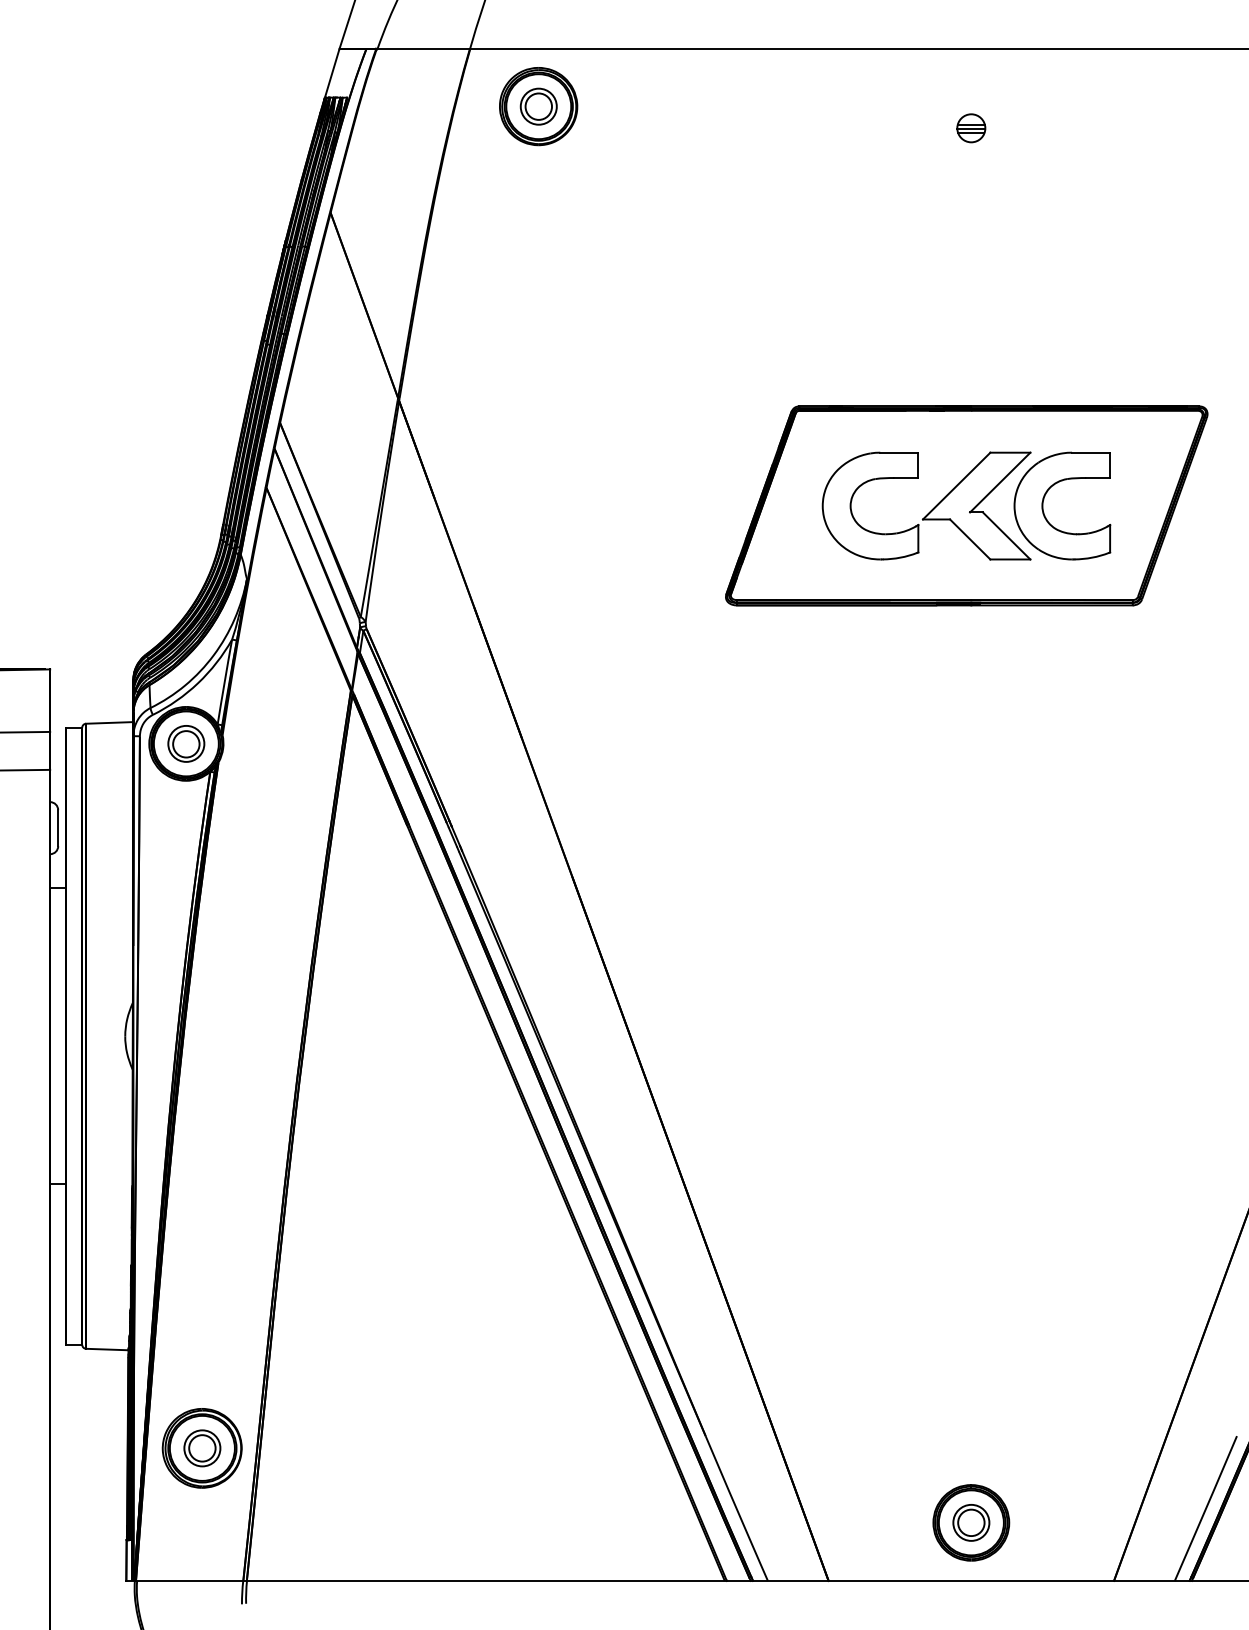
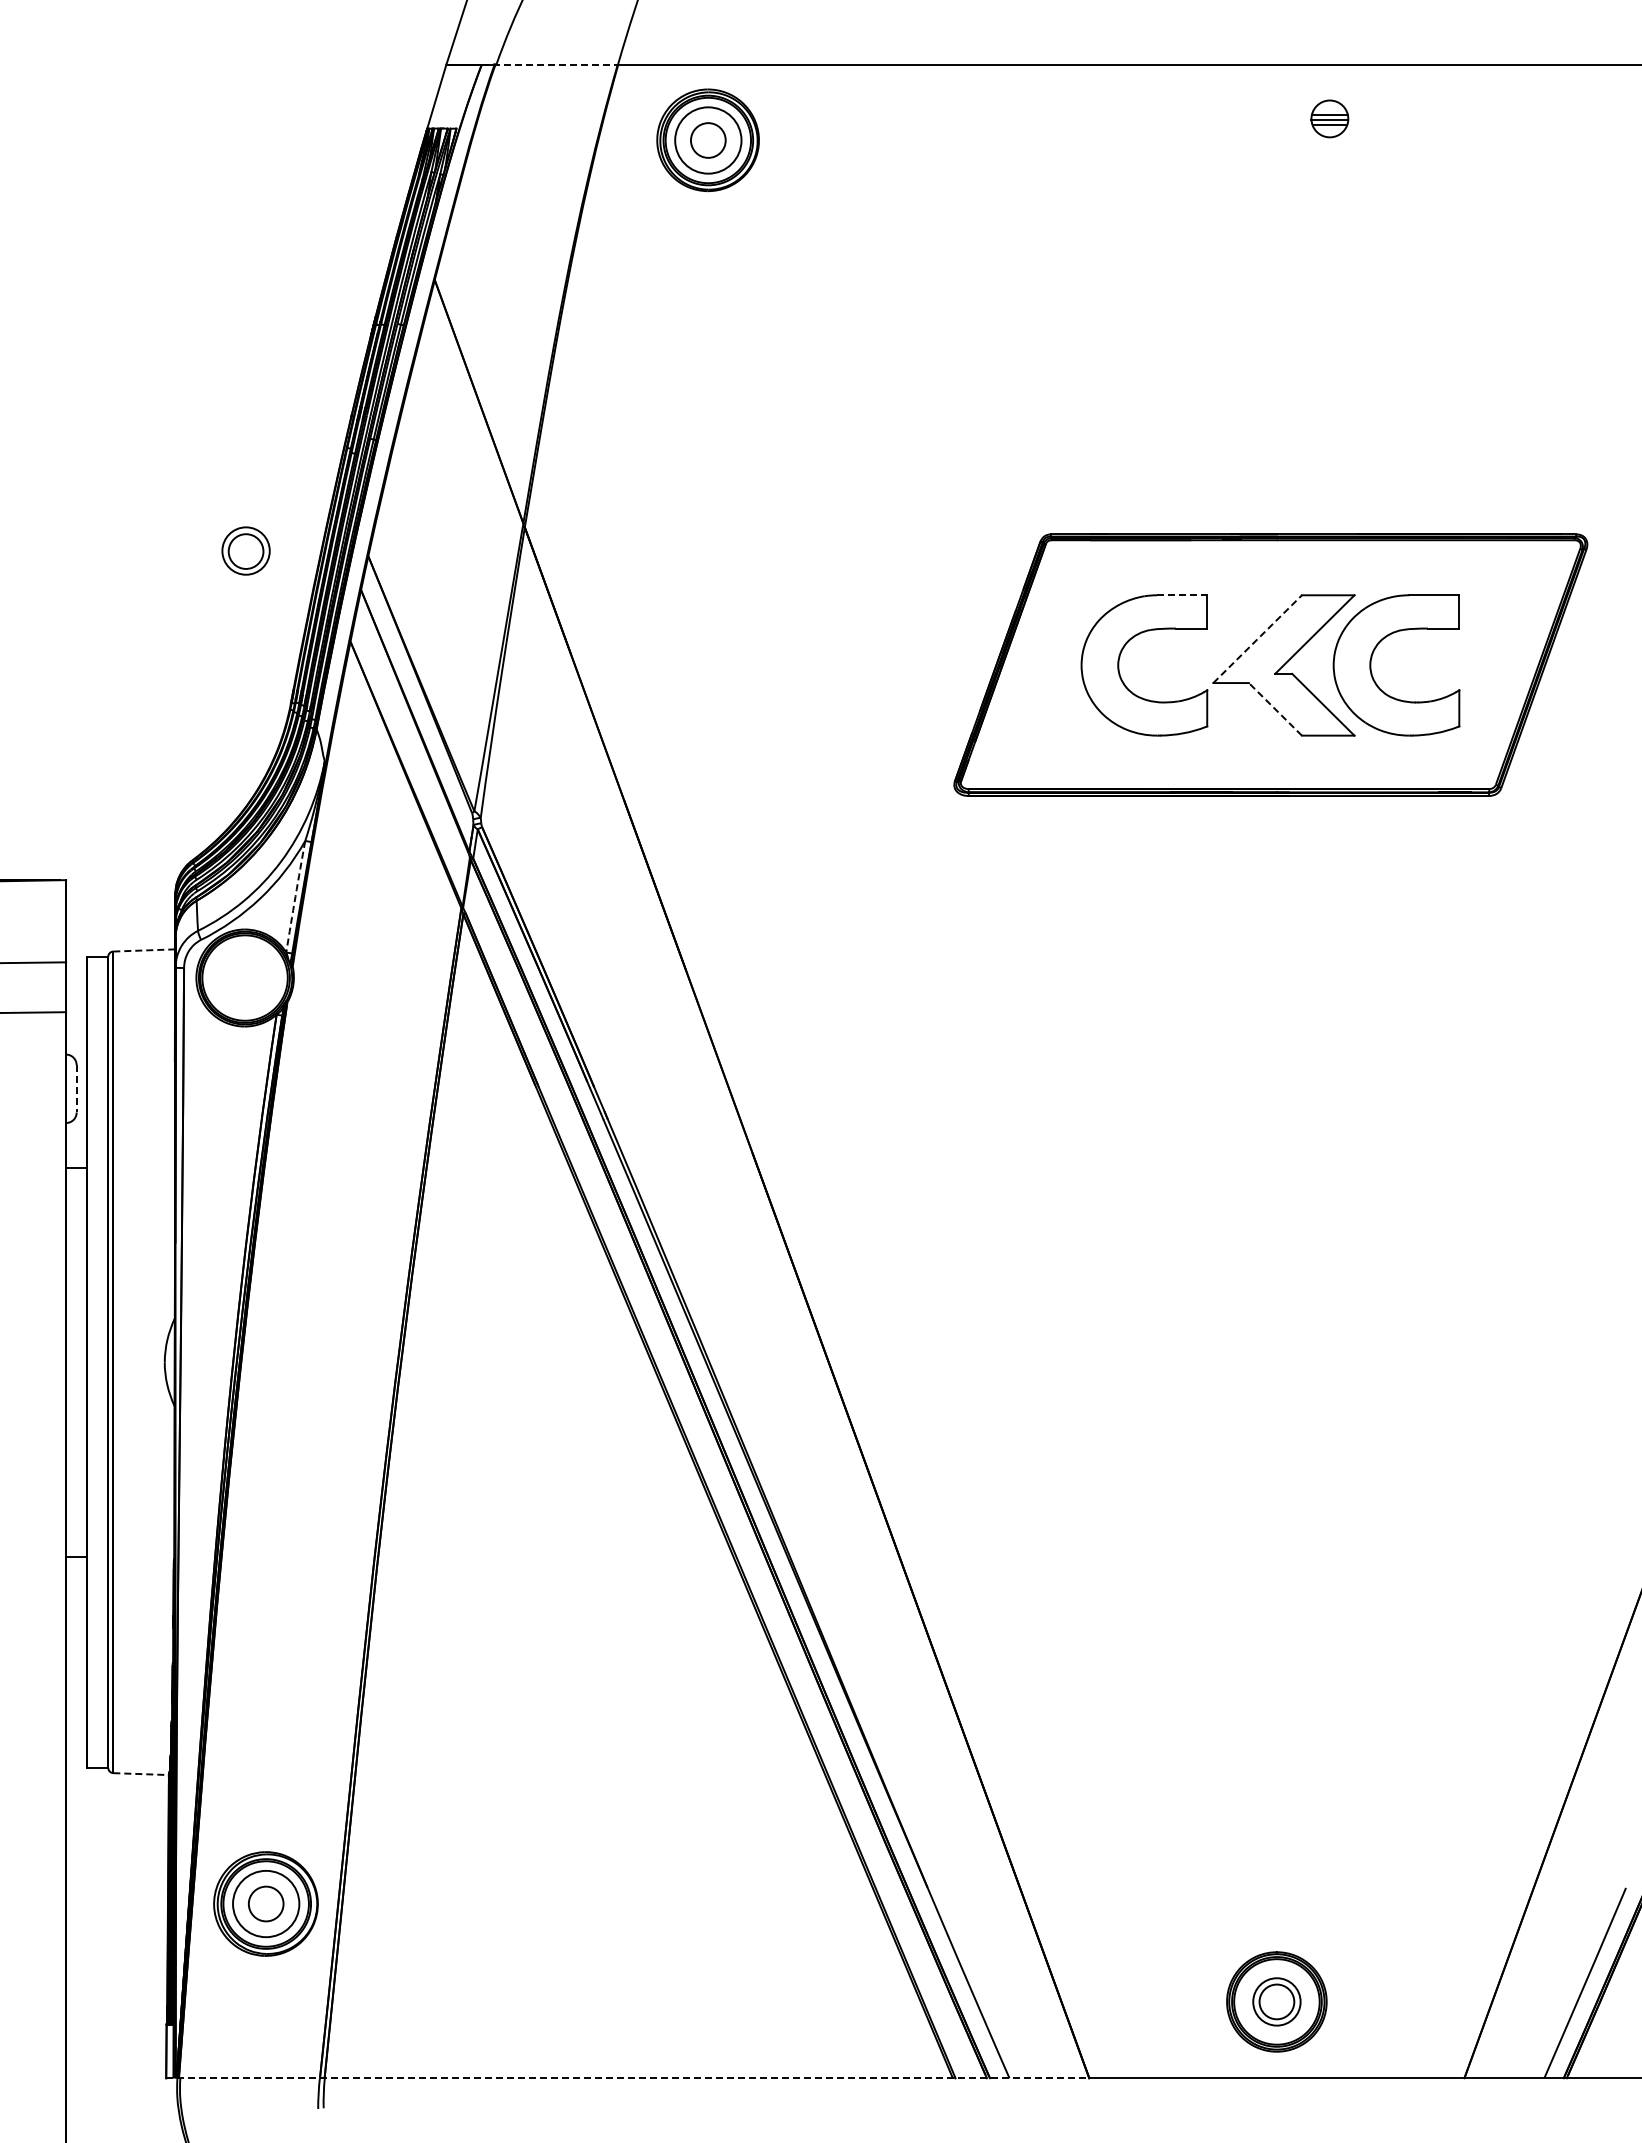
line: (418, 48) -> (550, 64), solid -> dashed
circle: (538, 106) -> (708, 140), size x1.4
part: (971, 127) -> (1329, 118), moved
line: (899, 452) -> (1182, 595), solid -> dashed
line: (956, 485) -> (1257, 638), solid -> dashed
line: (970, 539) -> (1275, 709), solid -> dashed
arc: (224, 681) -> (295, 896), solid -> dashed
line: (109, 722) -> (144, 950), solid -> dashed
part: (185, 743) -> (245, 550), moved
line: (58, 827) -> (76, 1088), solid -> dashed
line: (107, 1349) -> (141, 1774), solid -> dashed
circle: (201, 1447) -> (265, 1903), size x1.4
line: (477, 1581) -> (627, 2078), solid -> dashed

